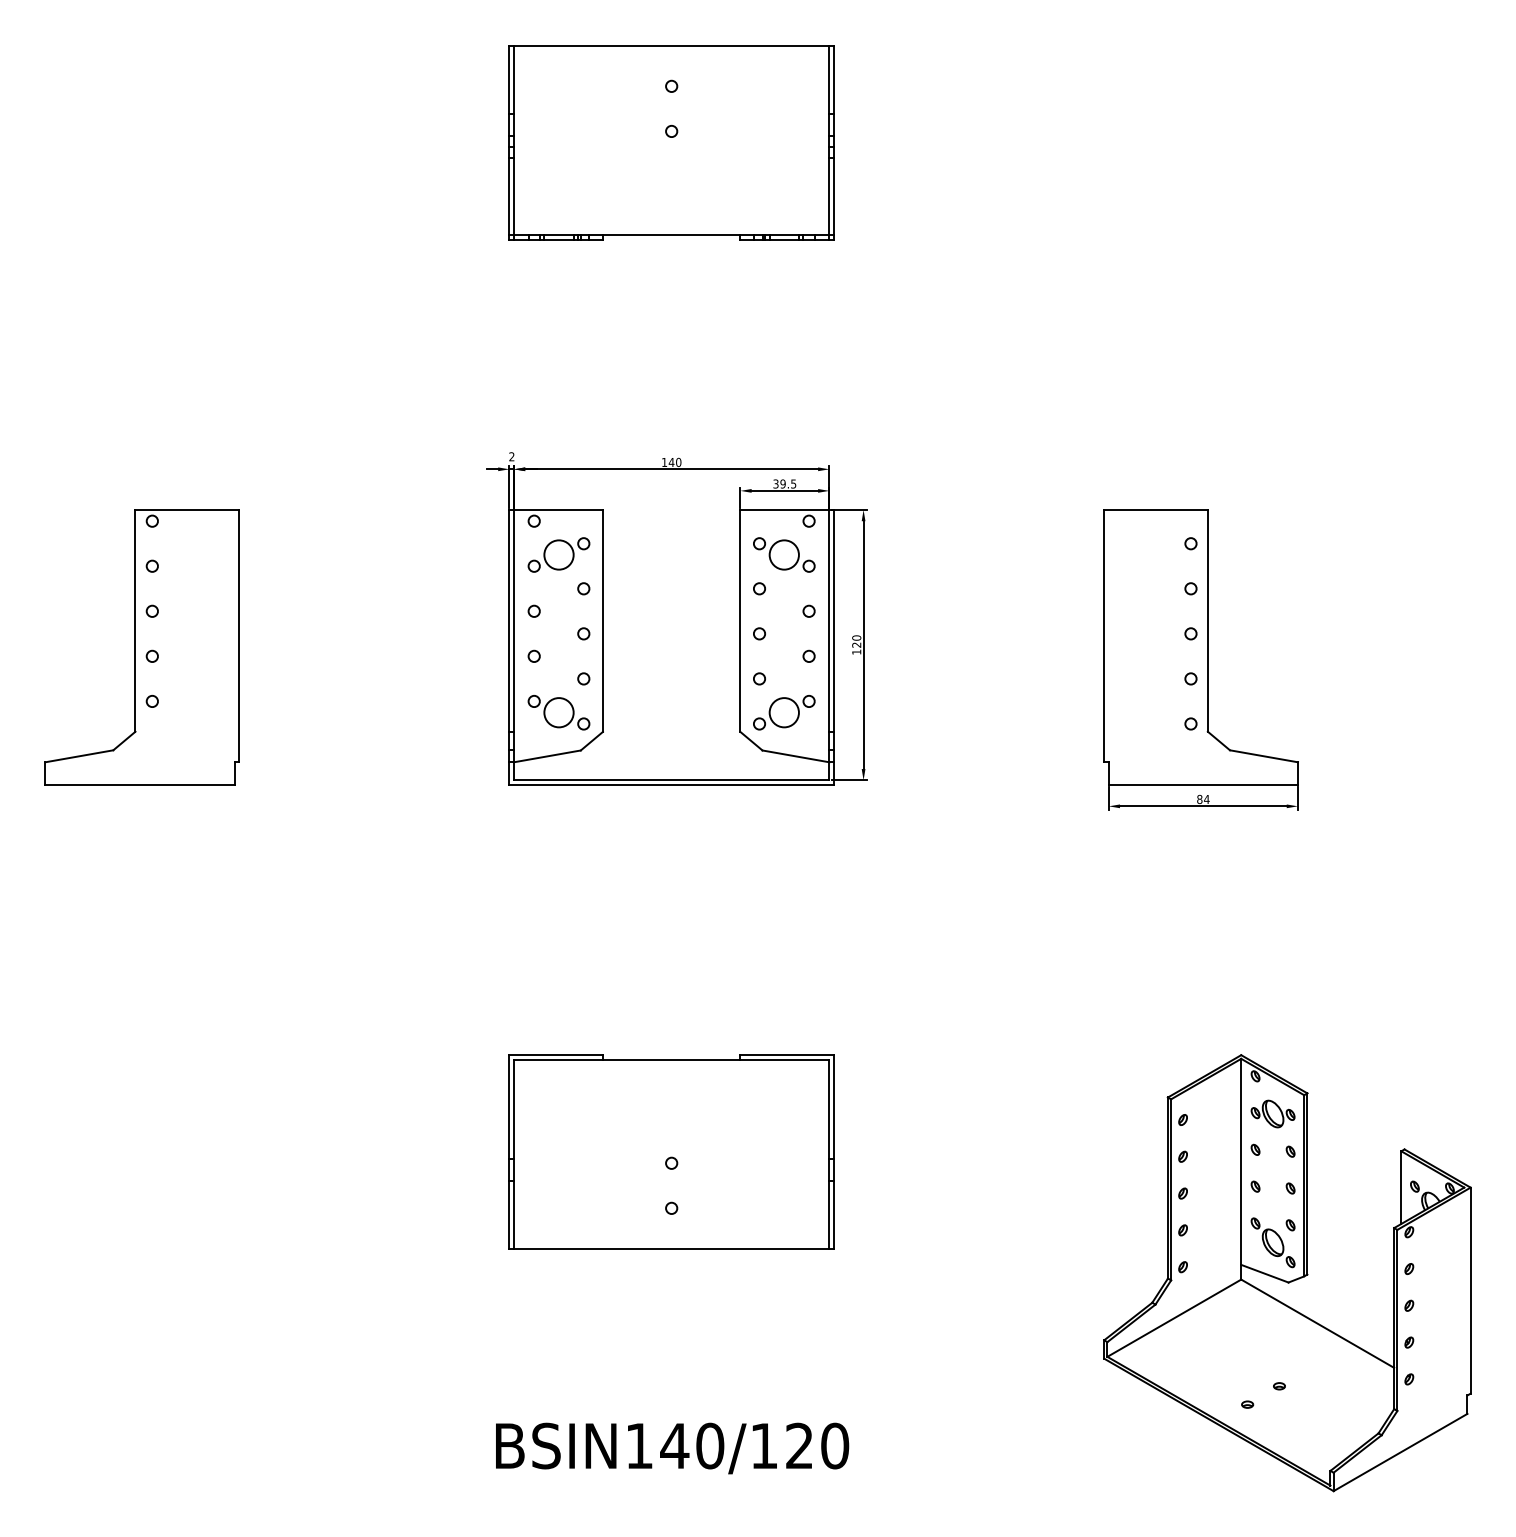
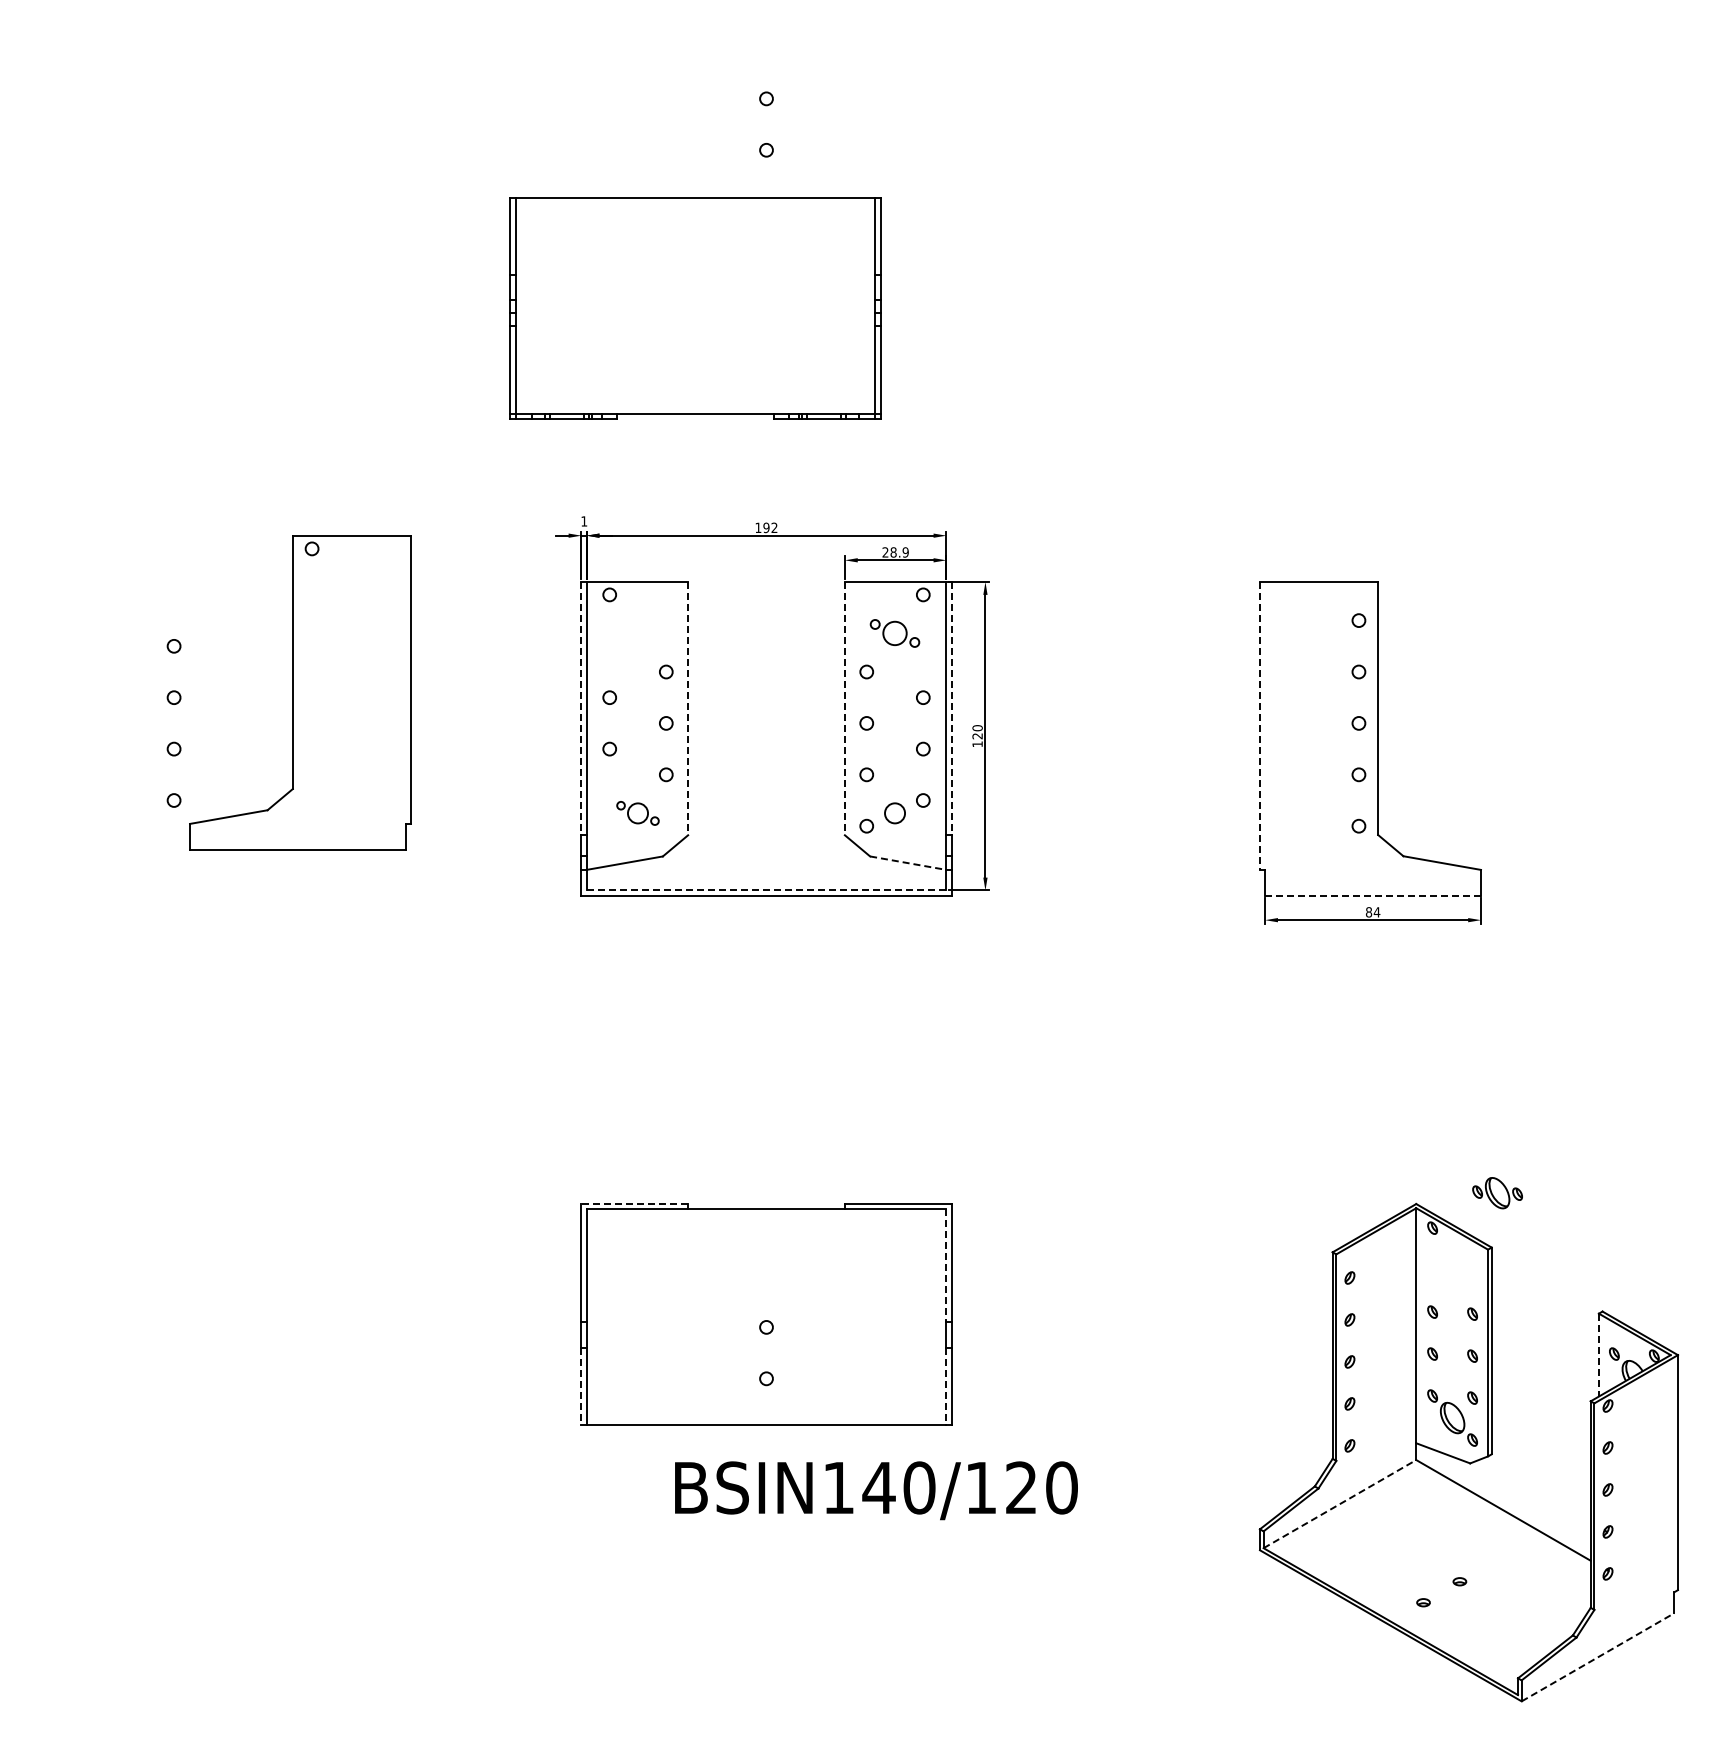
part: (671, 143) -> (695, 308), moved
text: (511, 456) -> (583, 521), 2 -> 1
text: (675, 462) -> (770, 527), 140 -> 192
text: (784, 484) -> (895, 552), 39.5 -> 28.9
part: (558, 555) -> (637, 633), removed
part: (783, 555) -> (894, 633), size x0.7
line: (509, 620) -> (581, 708), solid -> dashed
line: (603, 620) -> (688, 708), solid -> dashed
line: (740, 620) -> (844, 708), solid -> dashed
line: (833, 620) -> (951, 708), solid -> dashed
line: (1103, 635) -> (1259, 725), solid -> dashed
part: (142, 647) -> (300, 692), moved
part: (558, 712) -> (637, 813), size x0.6
circle: (783, 712) -> (894, 813), size x0.6
line: (796, 756) -> (908, 863), solid -> dashed
line: (671, 780) -> (766, 890), solid -> dashed
line: (1203, 784) -> (1373, 895), solid -> dashed
line: (555, 1055) -> (634, 1204), solid -> dashed
line: (829, 1109) -> (946, 1265), solid -> dashed
part: (1273, 1114) -> (1497, 1193), moved
line: (1400, 1187) -> (1598, 1355), solid -> dashed
line: (509, 1215) -> (581, 1386), solid -> dashed
line: (829, 1215) -> (946, 1386), solid -> dashed
line: (1174, 1317) -> (1340, 1503), solid -> dashed
text: (672, 1448) -> (876, 1490), moved
line: (1400, 1452) -> (1598, 1657), solid -> dashed

